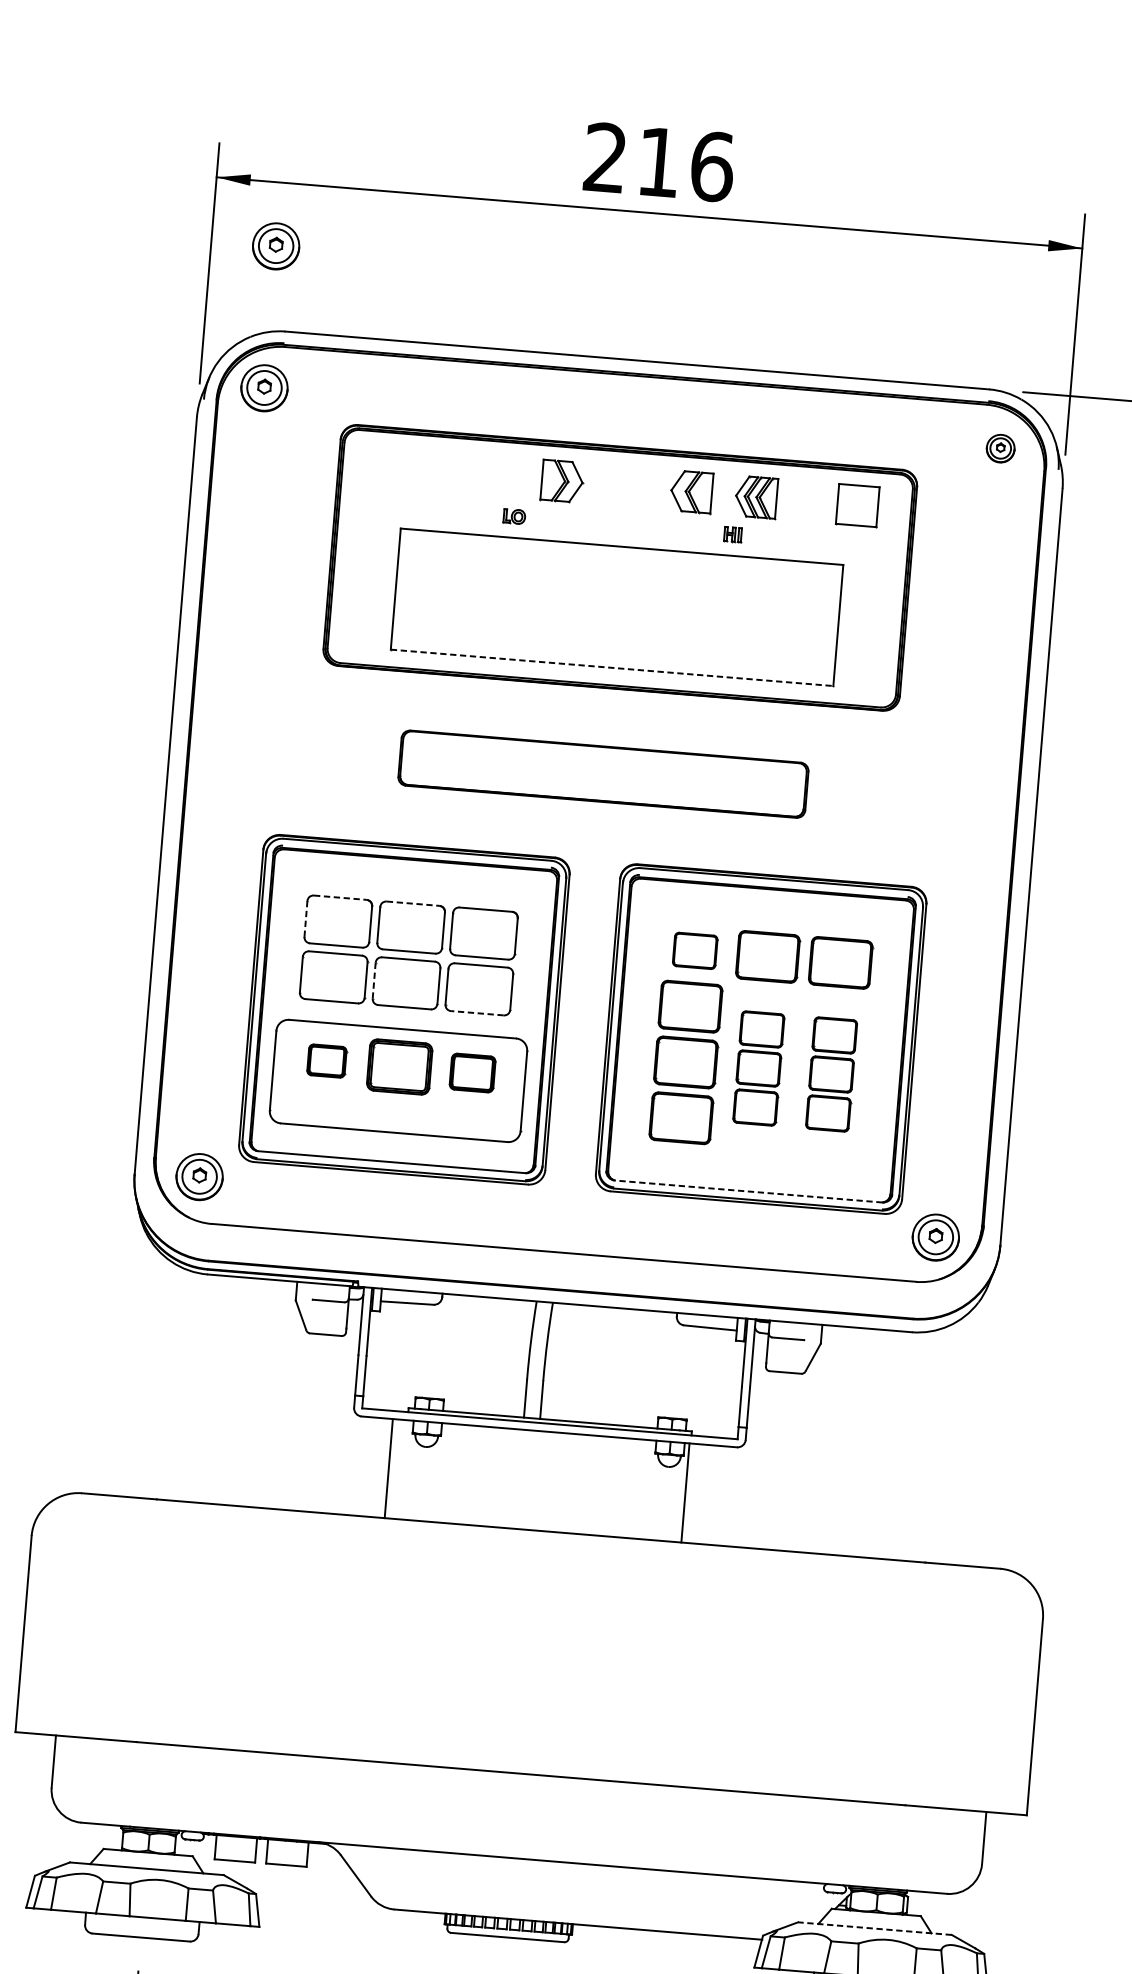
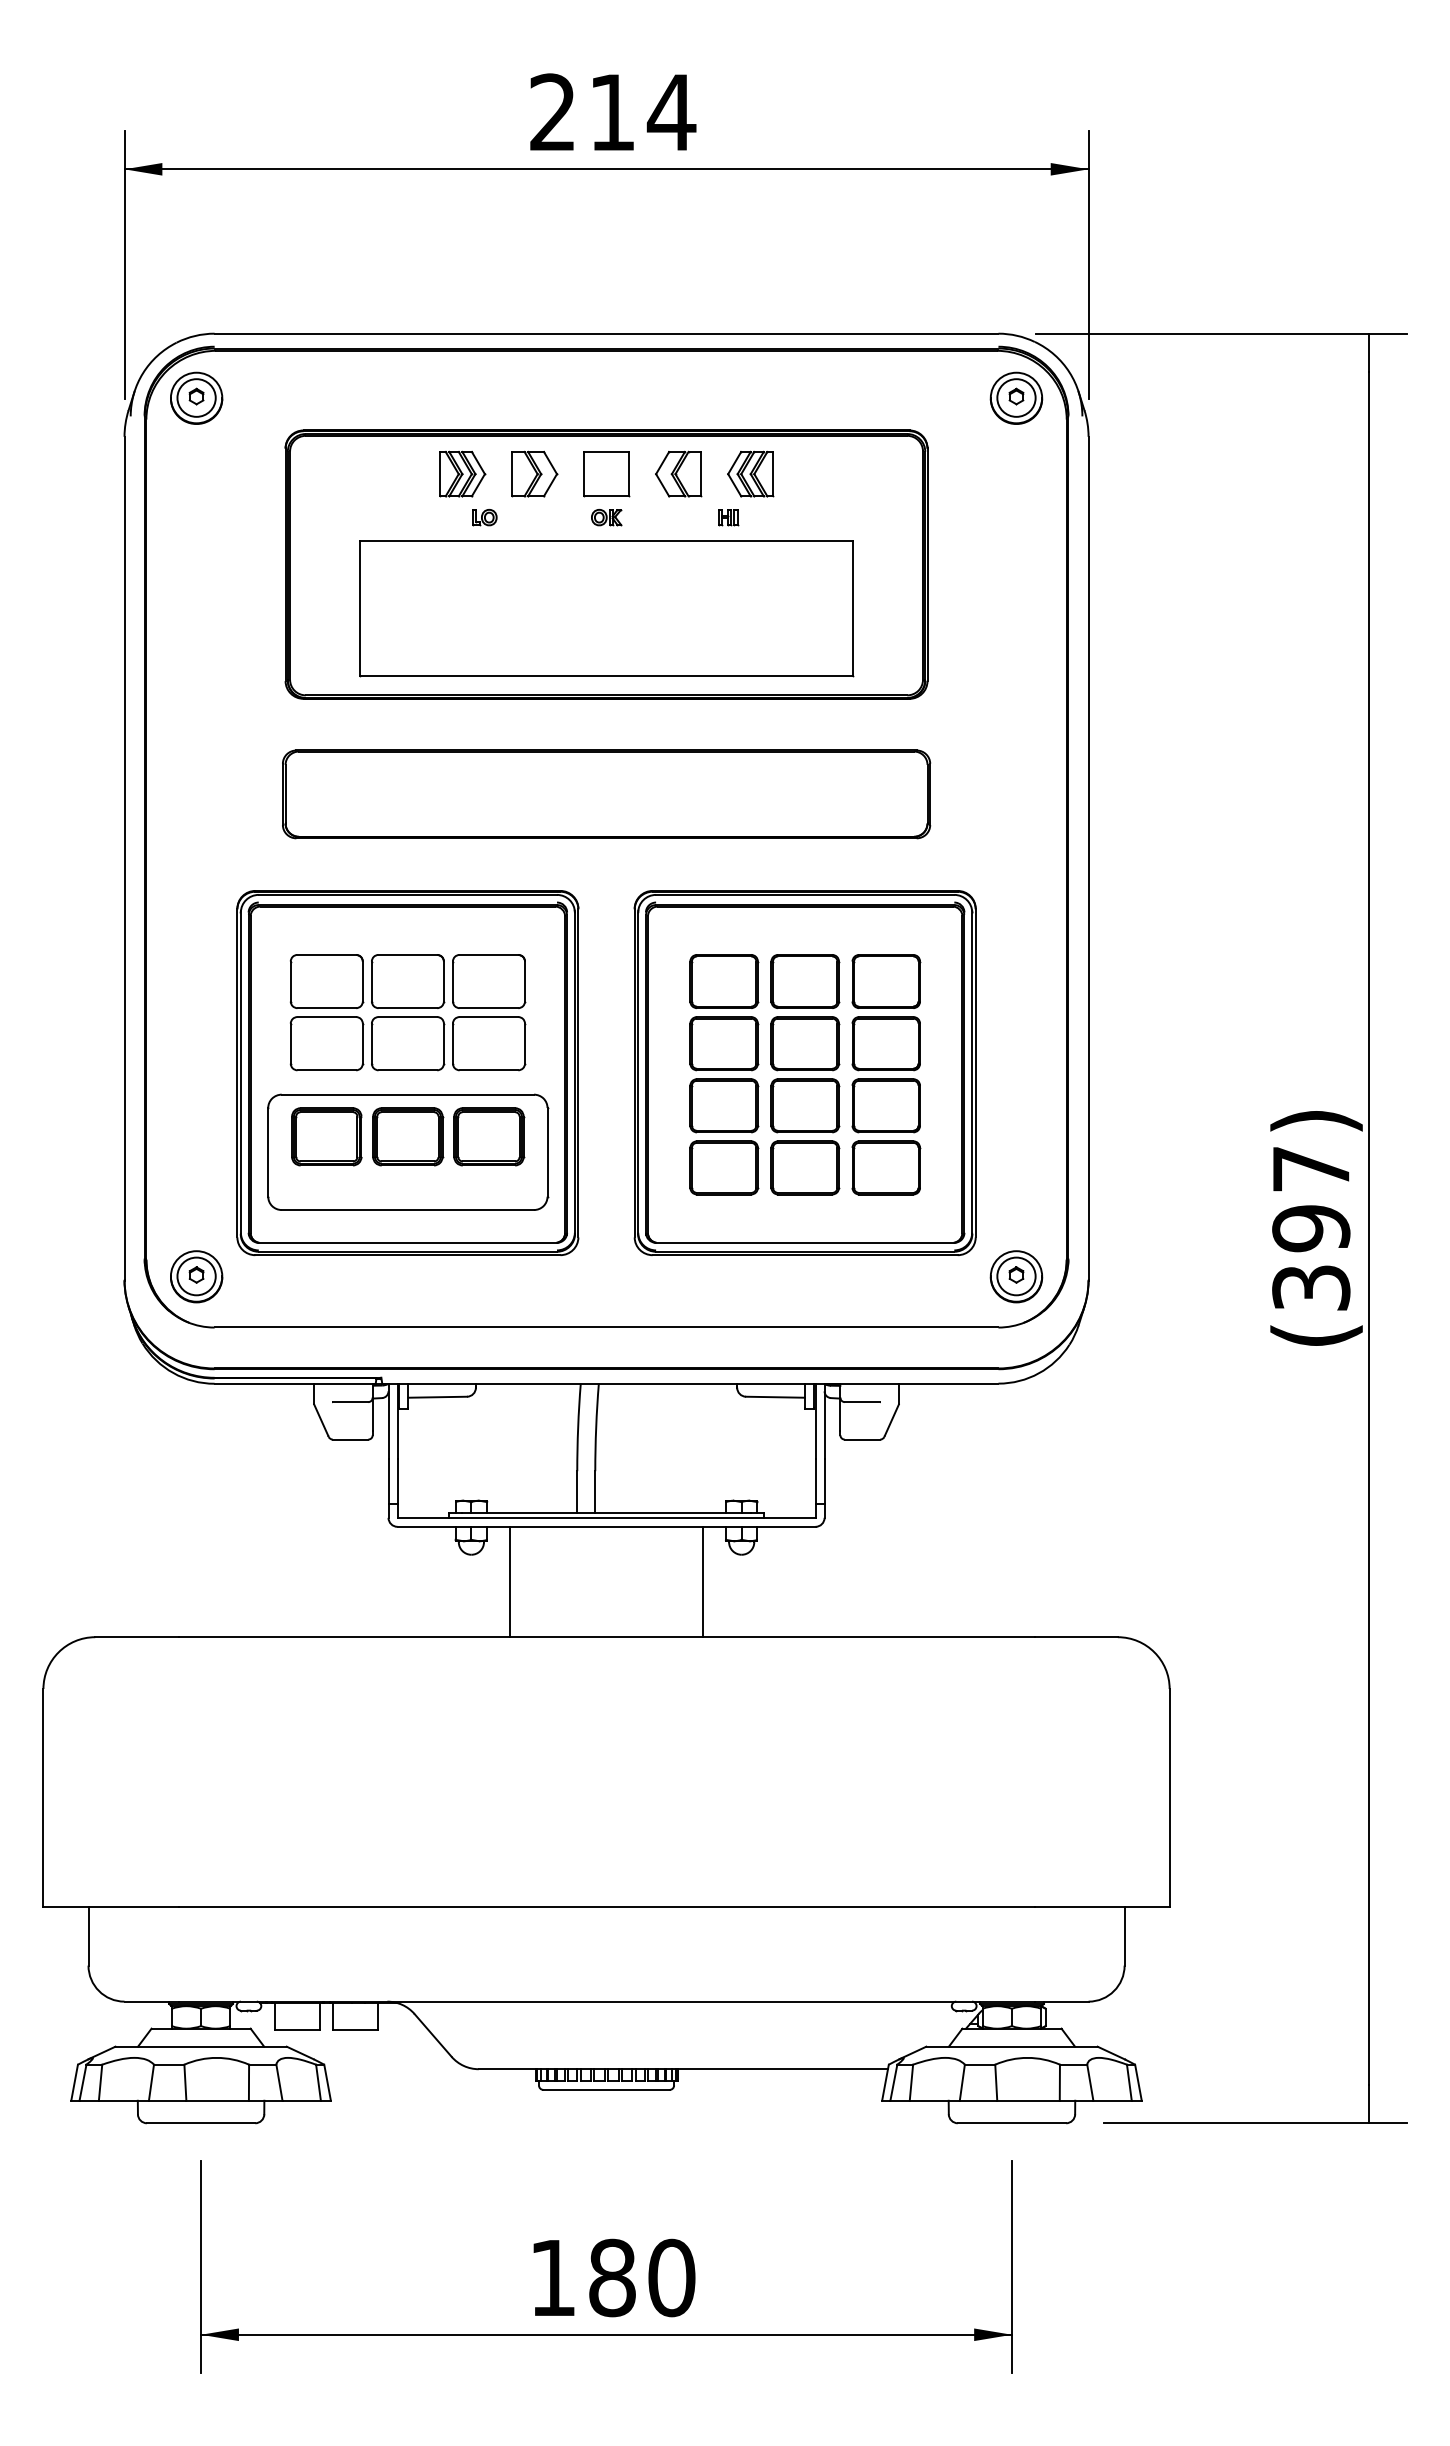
text: (712, 166) -> (671, 112), 216 -> 214
part: (276, 245) -> (196, 239), removed
part: (1000, 448) -> (1016, 397), size x1.67
part: (497, 475) -> (462, 473), added
part: (857, 505) -> (606, 474), moved
part: (623, 525) -> (606, 517), added
line: (612, 667) -> (607, 675), dashed -> solid
part: (603, 774) -> (606, 794), size x1.43
line: (340, 897) -> (327, 954), dashed -> solid
line: (413, 903) -> (408, 954), dashed -> solid
line: (305, 918) -> (290, 981), dashed -> solid
part: (695, 950) -> (724, 981), size x1.43
line: (373, 980) -> (371, 1043), dashed -> solid
line: (476, 1013) -> (488, 1070), dashed -> solid
part: (326, 1060) -> (326, 1136), size x1.67
part: (759, 1068) -> (805, 1105), size x1.43
part: (472, 1072) -> (489, 1136), size x1.43
part: (831, 1074) -> (886, 1105), size x1.43
line: (748, 1191) -> (804, 1242), dashed -> solid
line: (388, 1468) -> (510, 1581), moved
line: (685, 1492) -> (702, 1581), moved
line: (874, 1928) -> (1011, 2046), dashed -> solid

